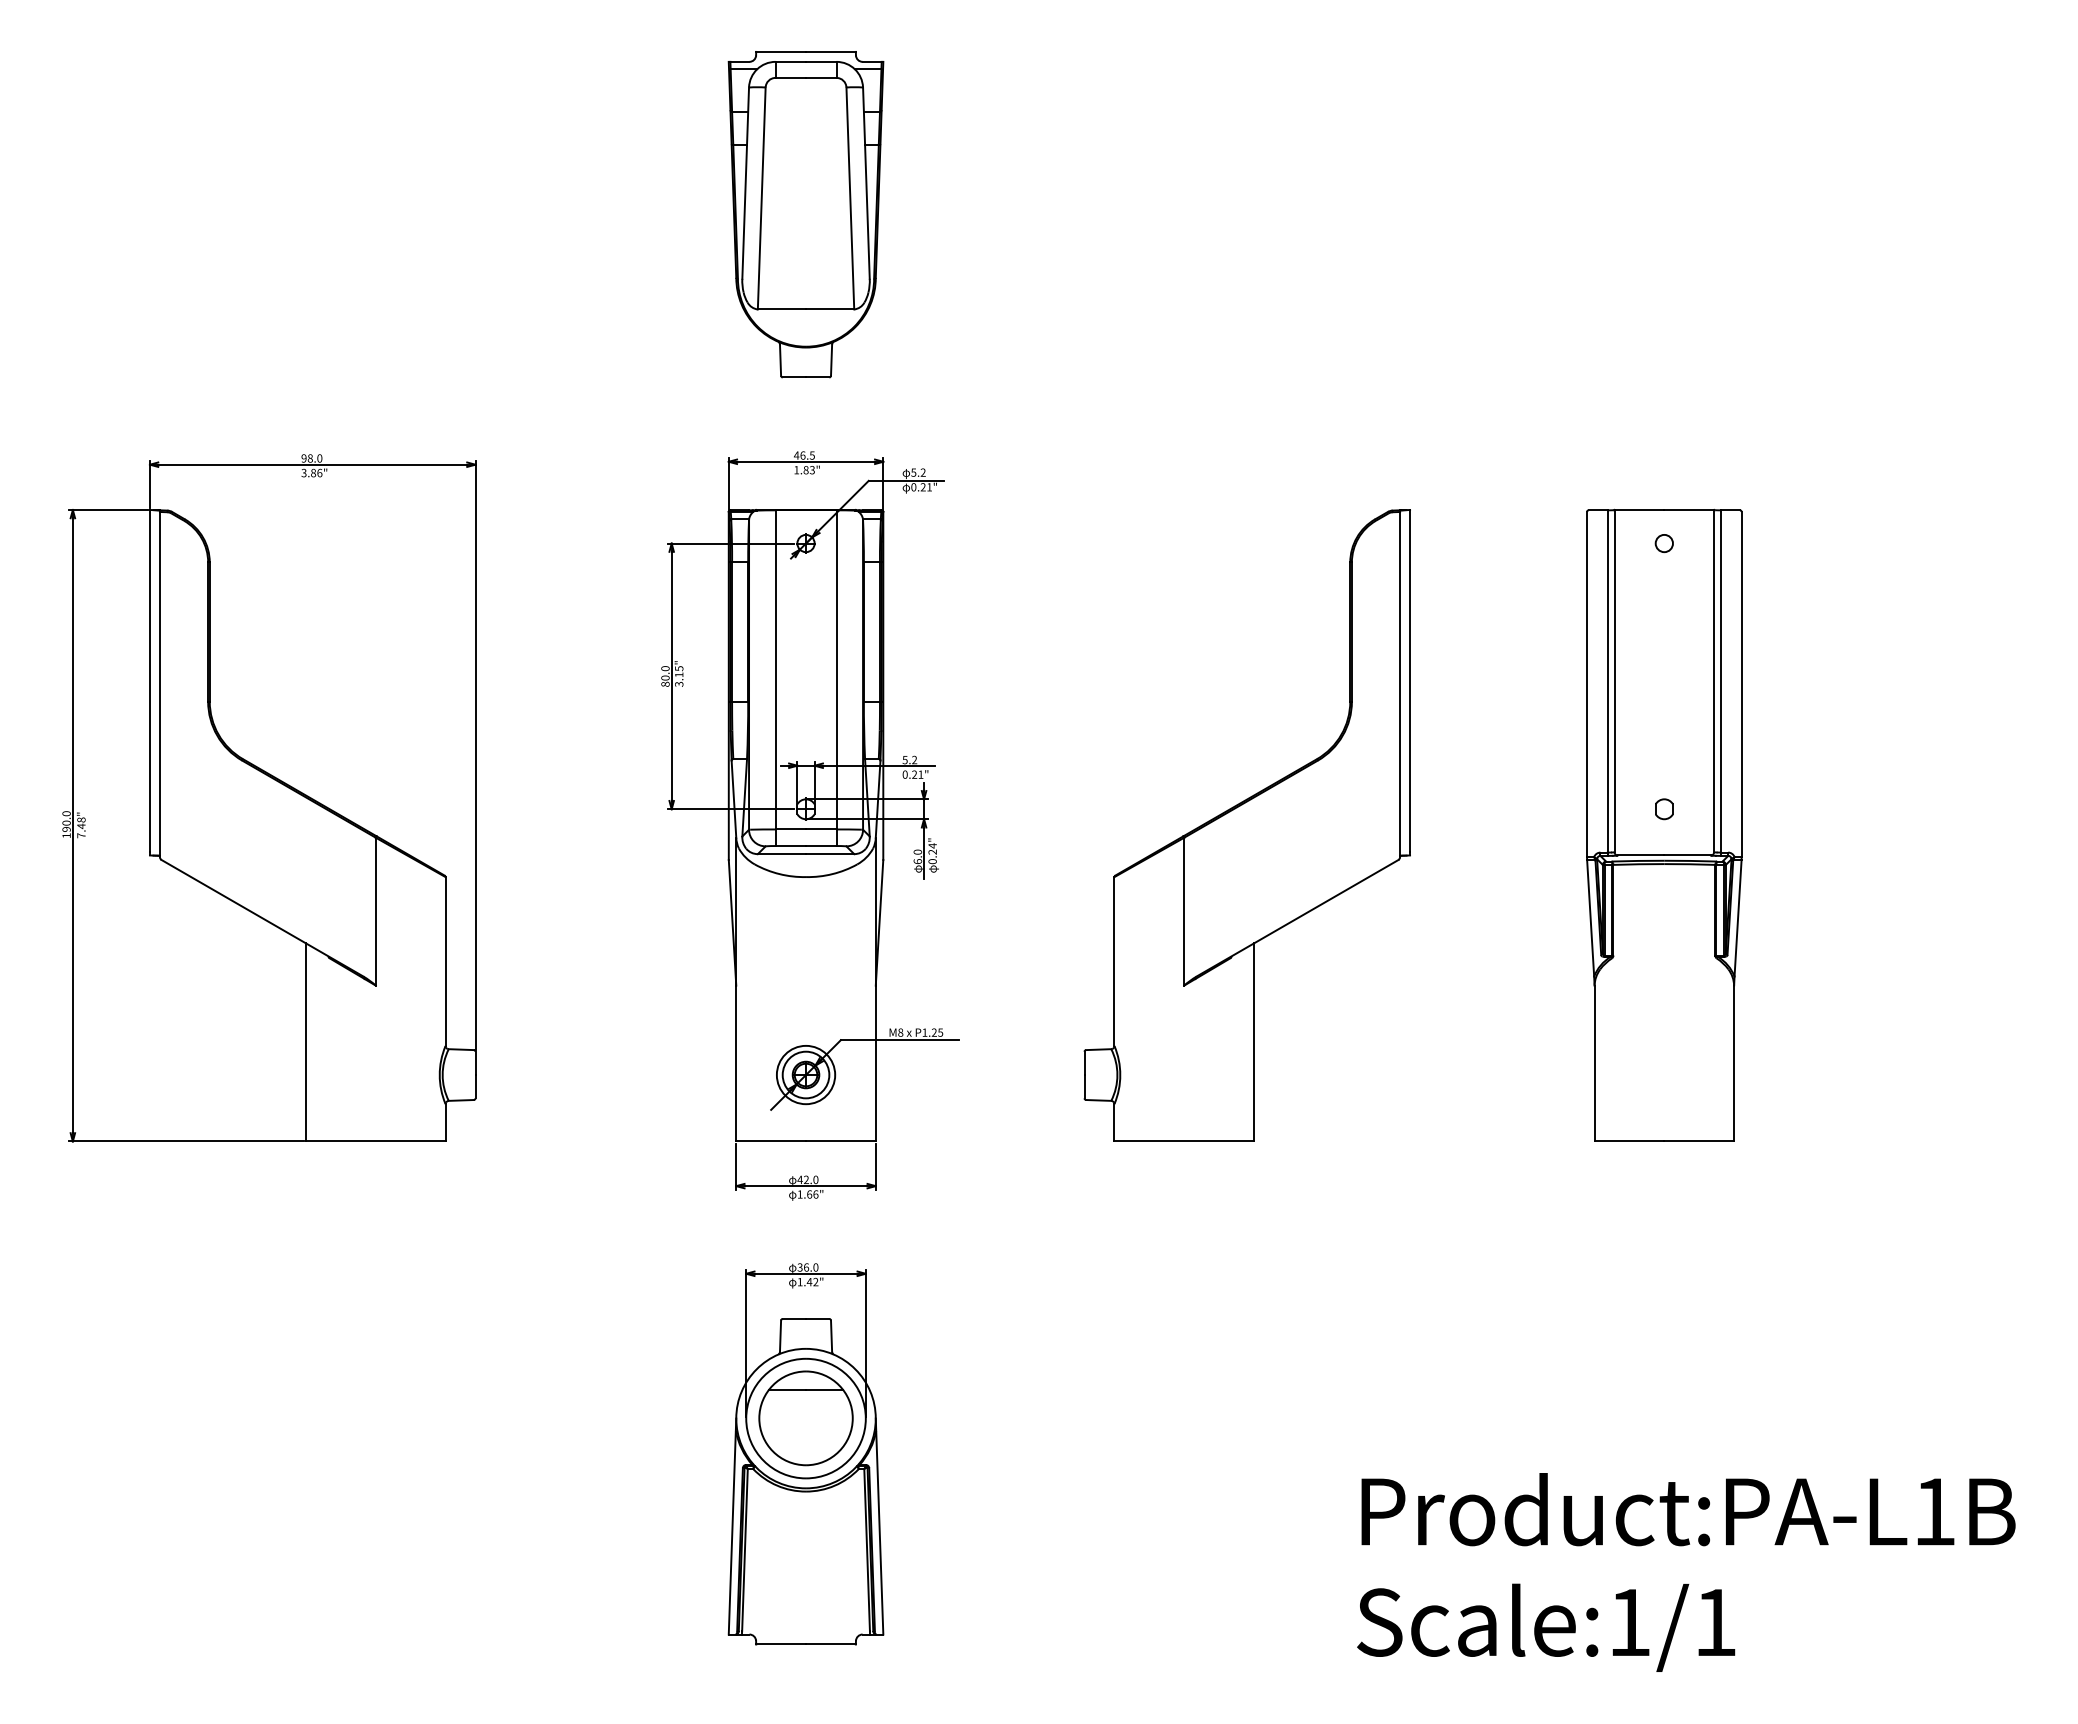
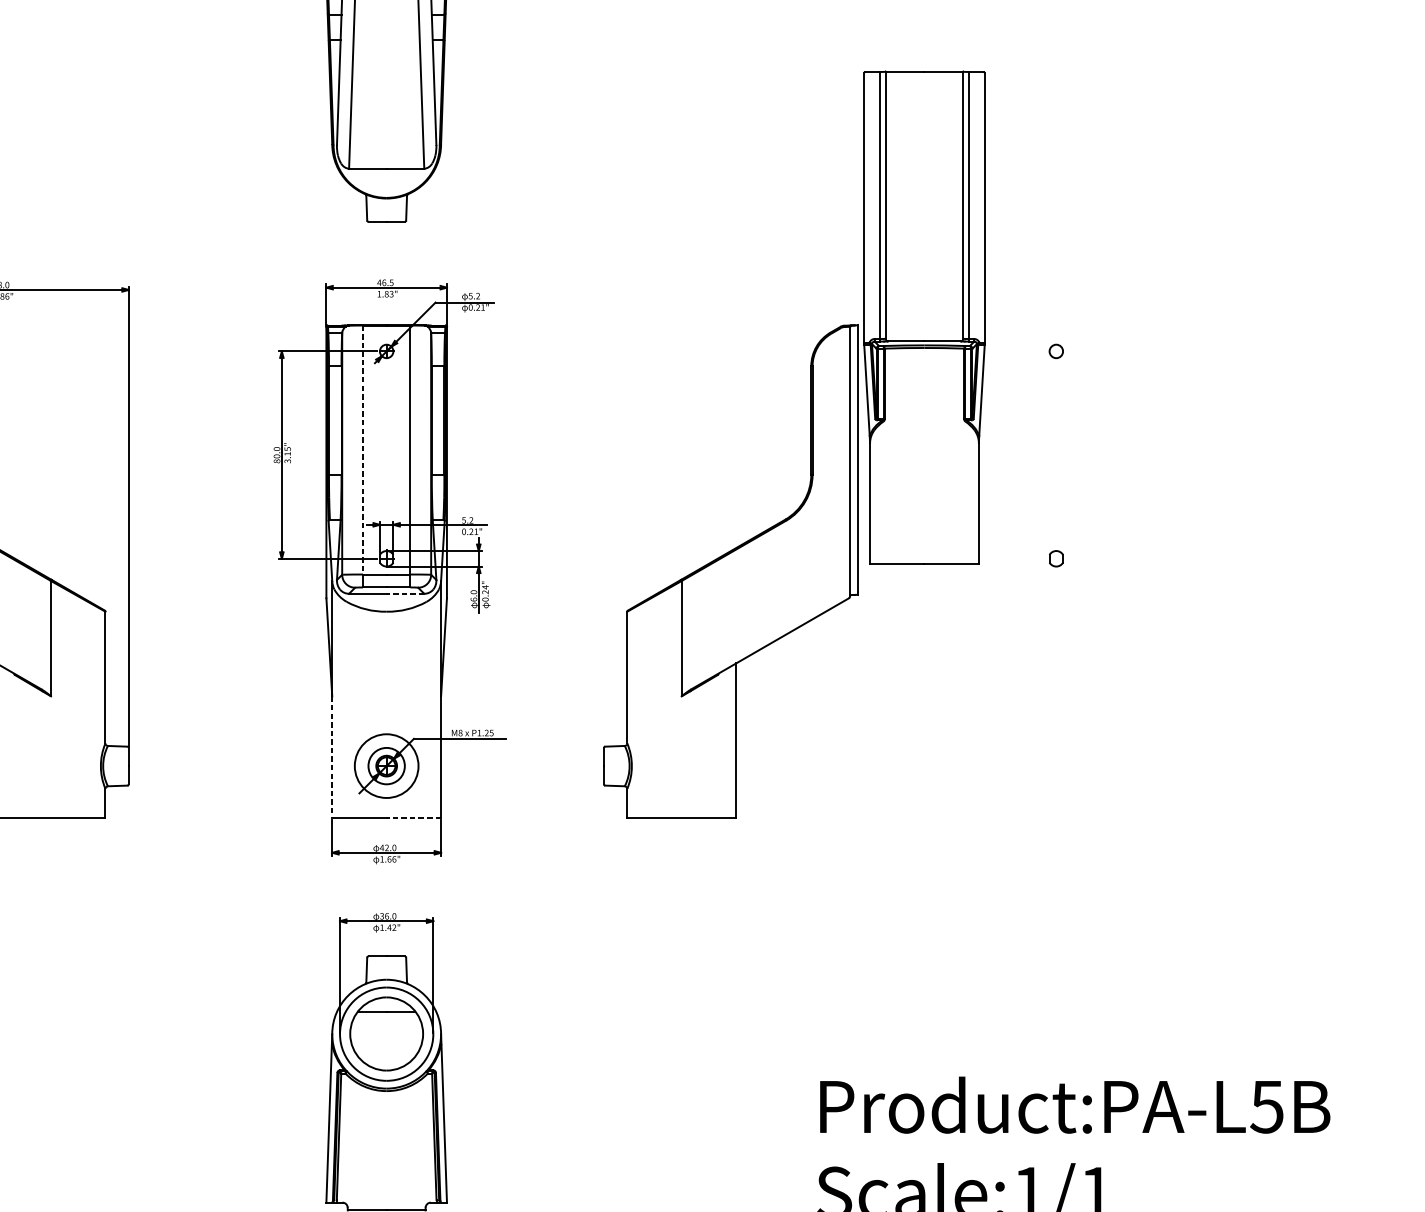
line: (775, 669) -> (362, 449), solid -> dashed
part: (1664, 824) -> (924, 317), moved
line: (829, 854) -> (404, 594), solid -> dashed
line: (736, 1063) -> (332, 757), solid -> dashed
circle: (805, 1074) -> (386, 765), size x1.4
line: (840, 1141) -> (413, 817), solid -> dashed
text: (1933, 1512) -> (1266, 1107), Product:PA-L1B -> Product:PA-L5B

